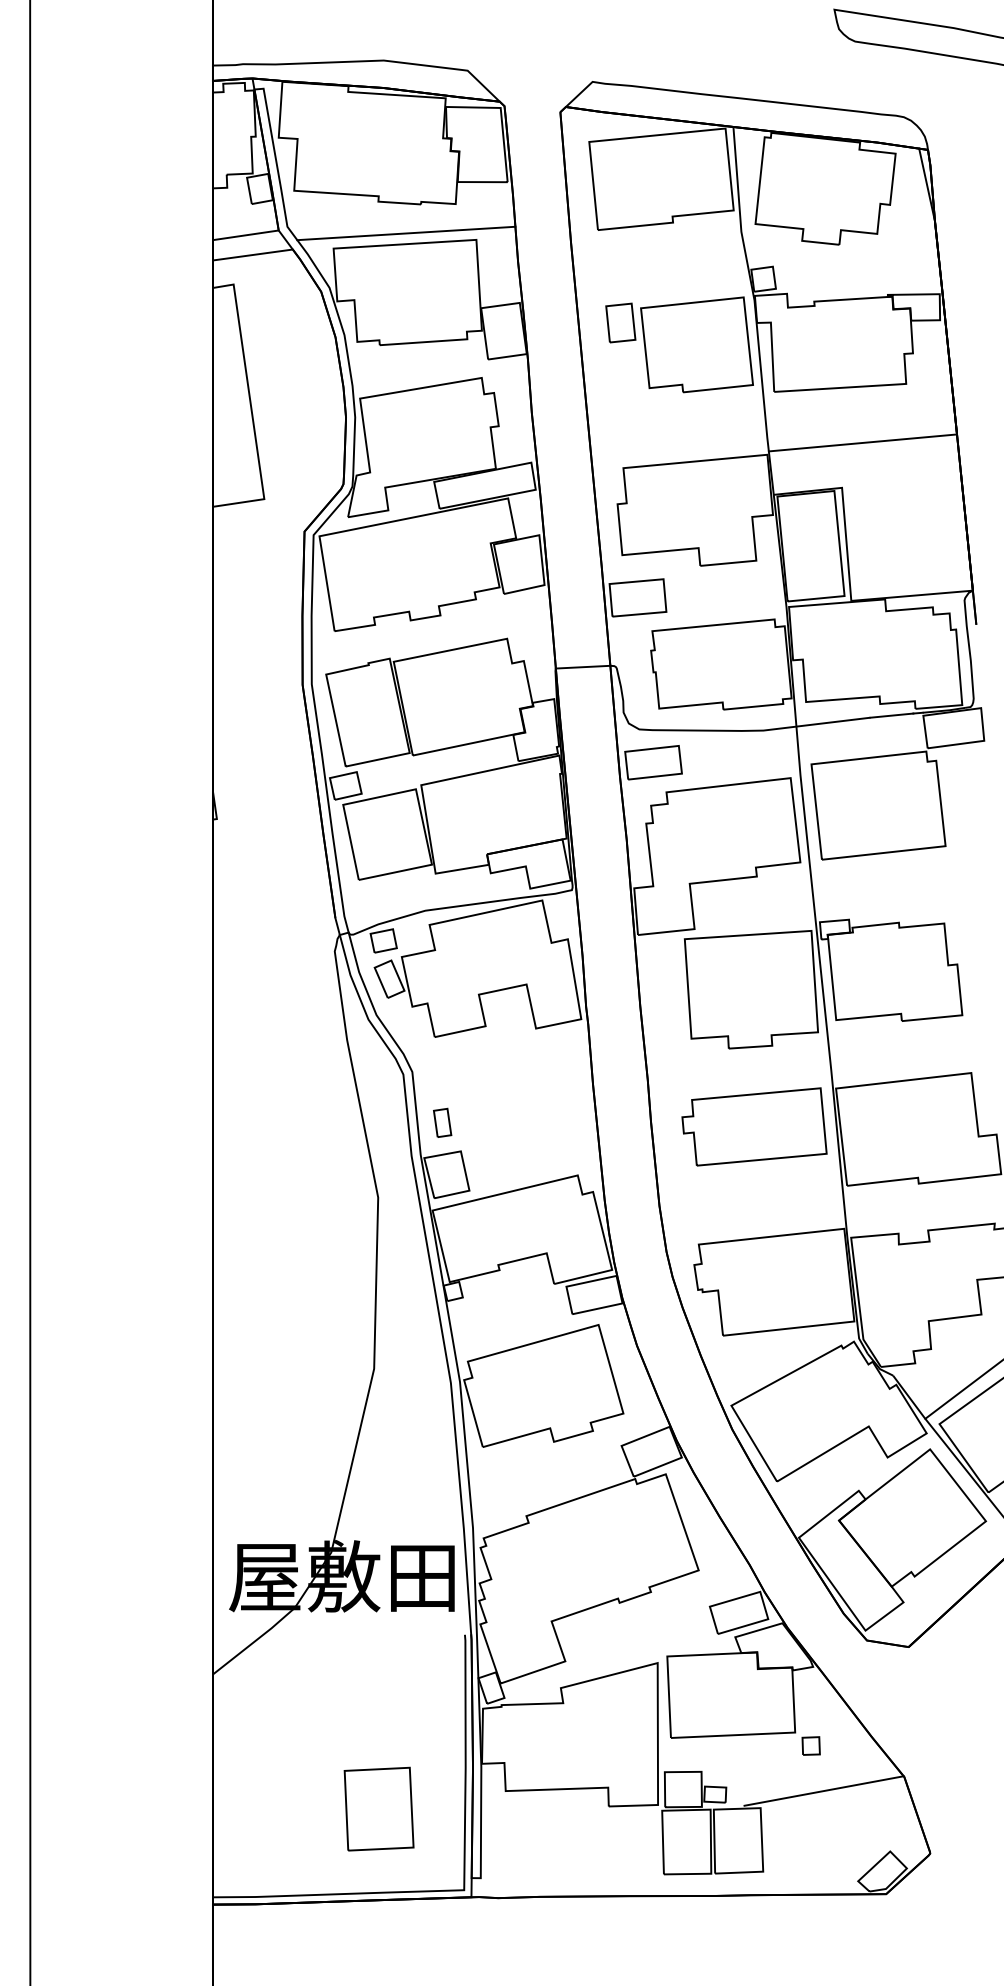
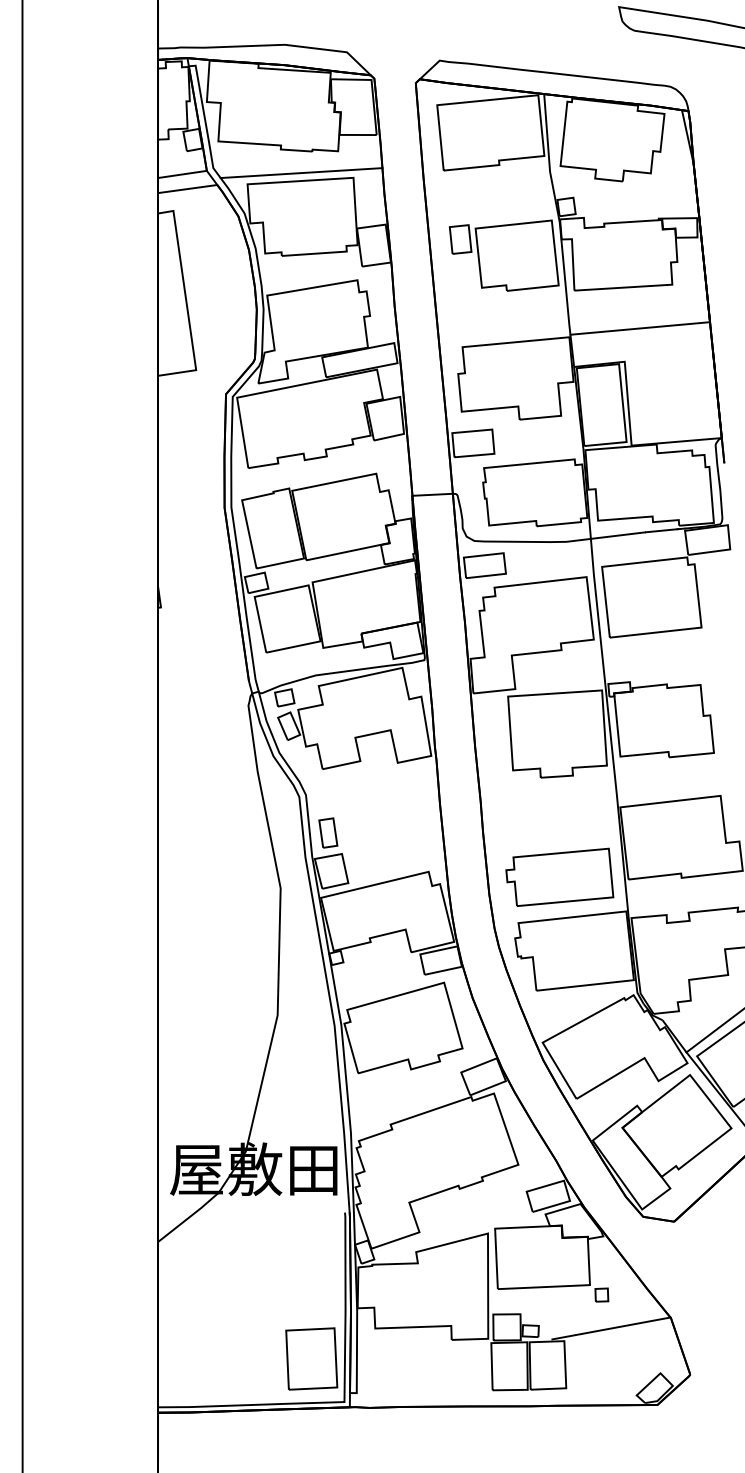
part: (442, 1122) -> (328, 832), size x1.4
part: (754, 1126) -> (559, 877), moved
part: (378, 1808) -> (311, 1358), moved

